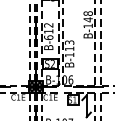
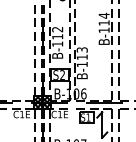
text: (87, 16) -> (103, 19), B-148 -> B-114
text: (48, 37) -> (57, 43), B-612 -> B-112

